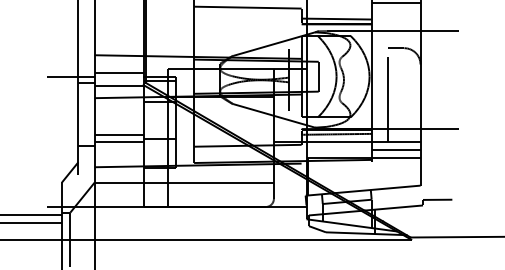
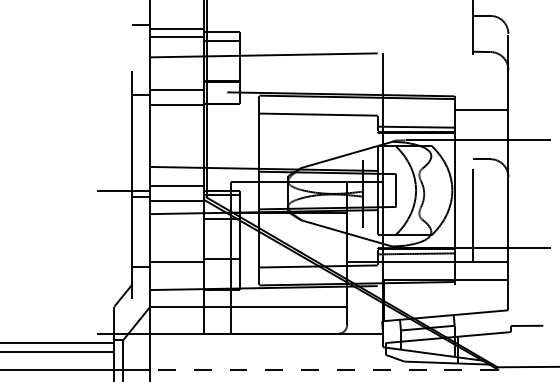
line: (118, 134) -> (176, 254), removed
line: (396, 150) -> (481, 271), removed
line: (253, 239) -> (324, 369), solid -> dashed

